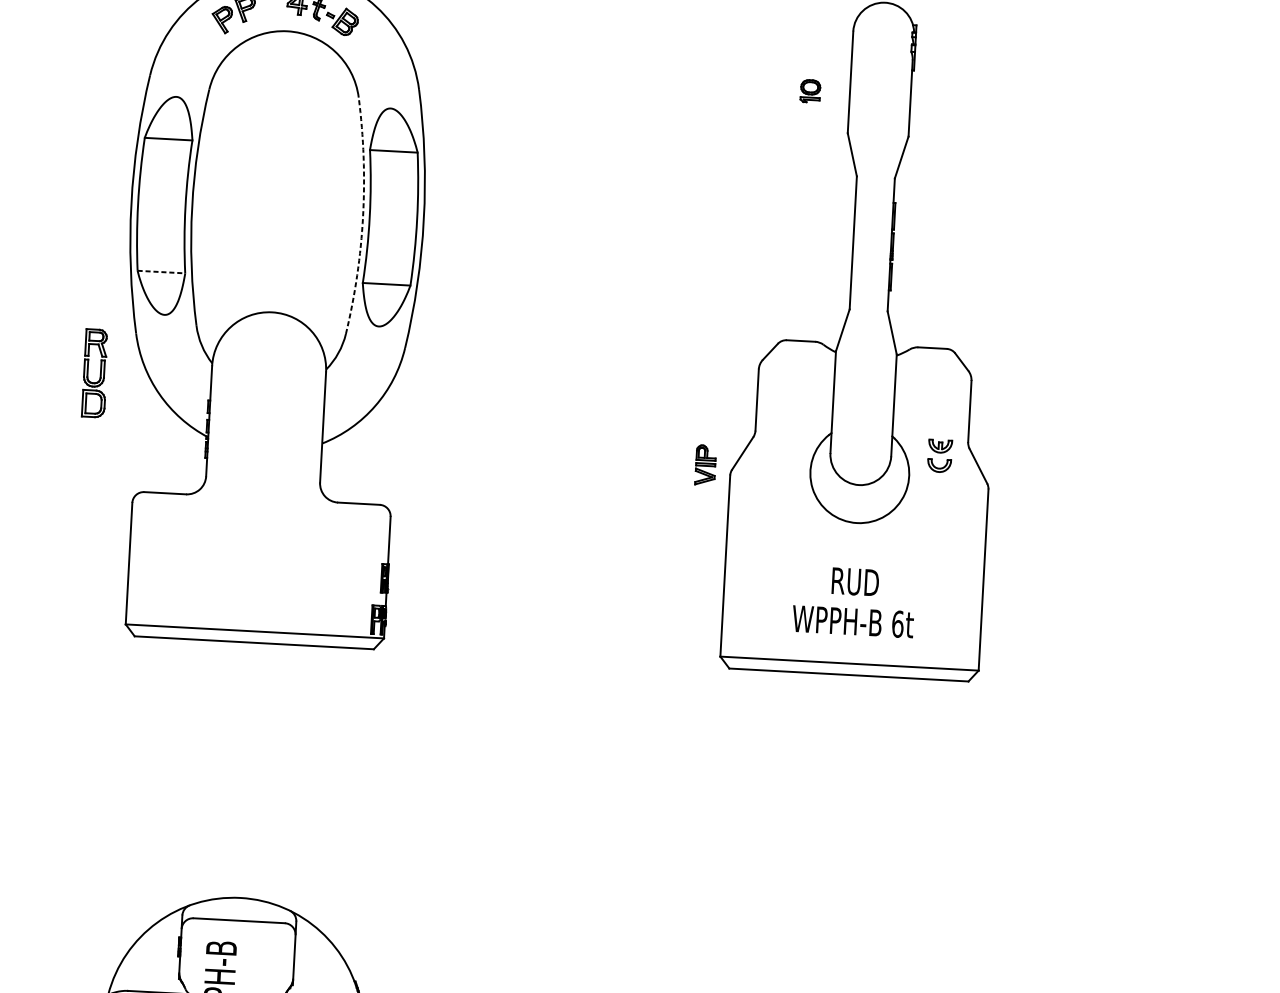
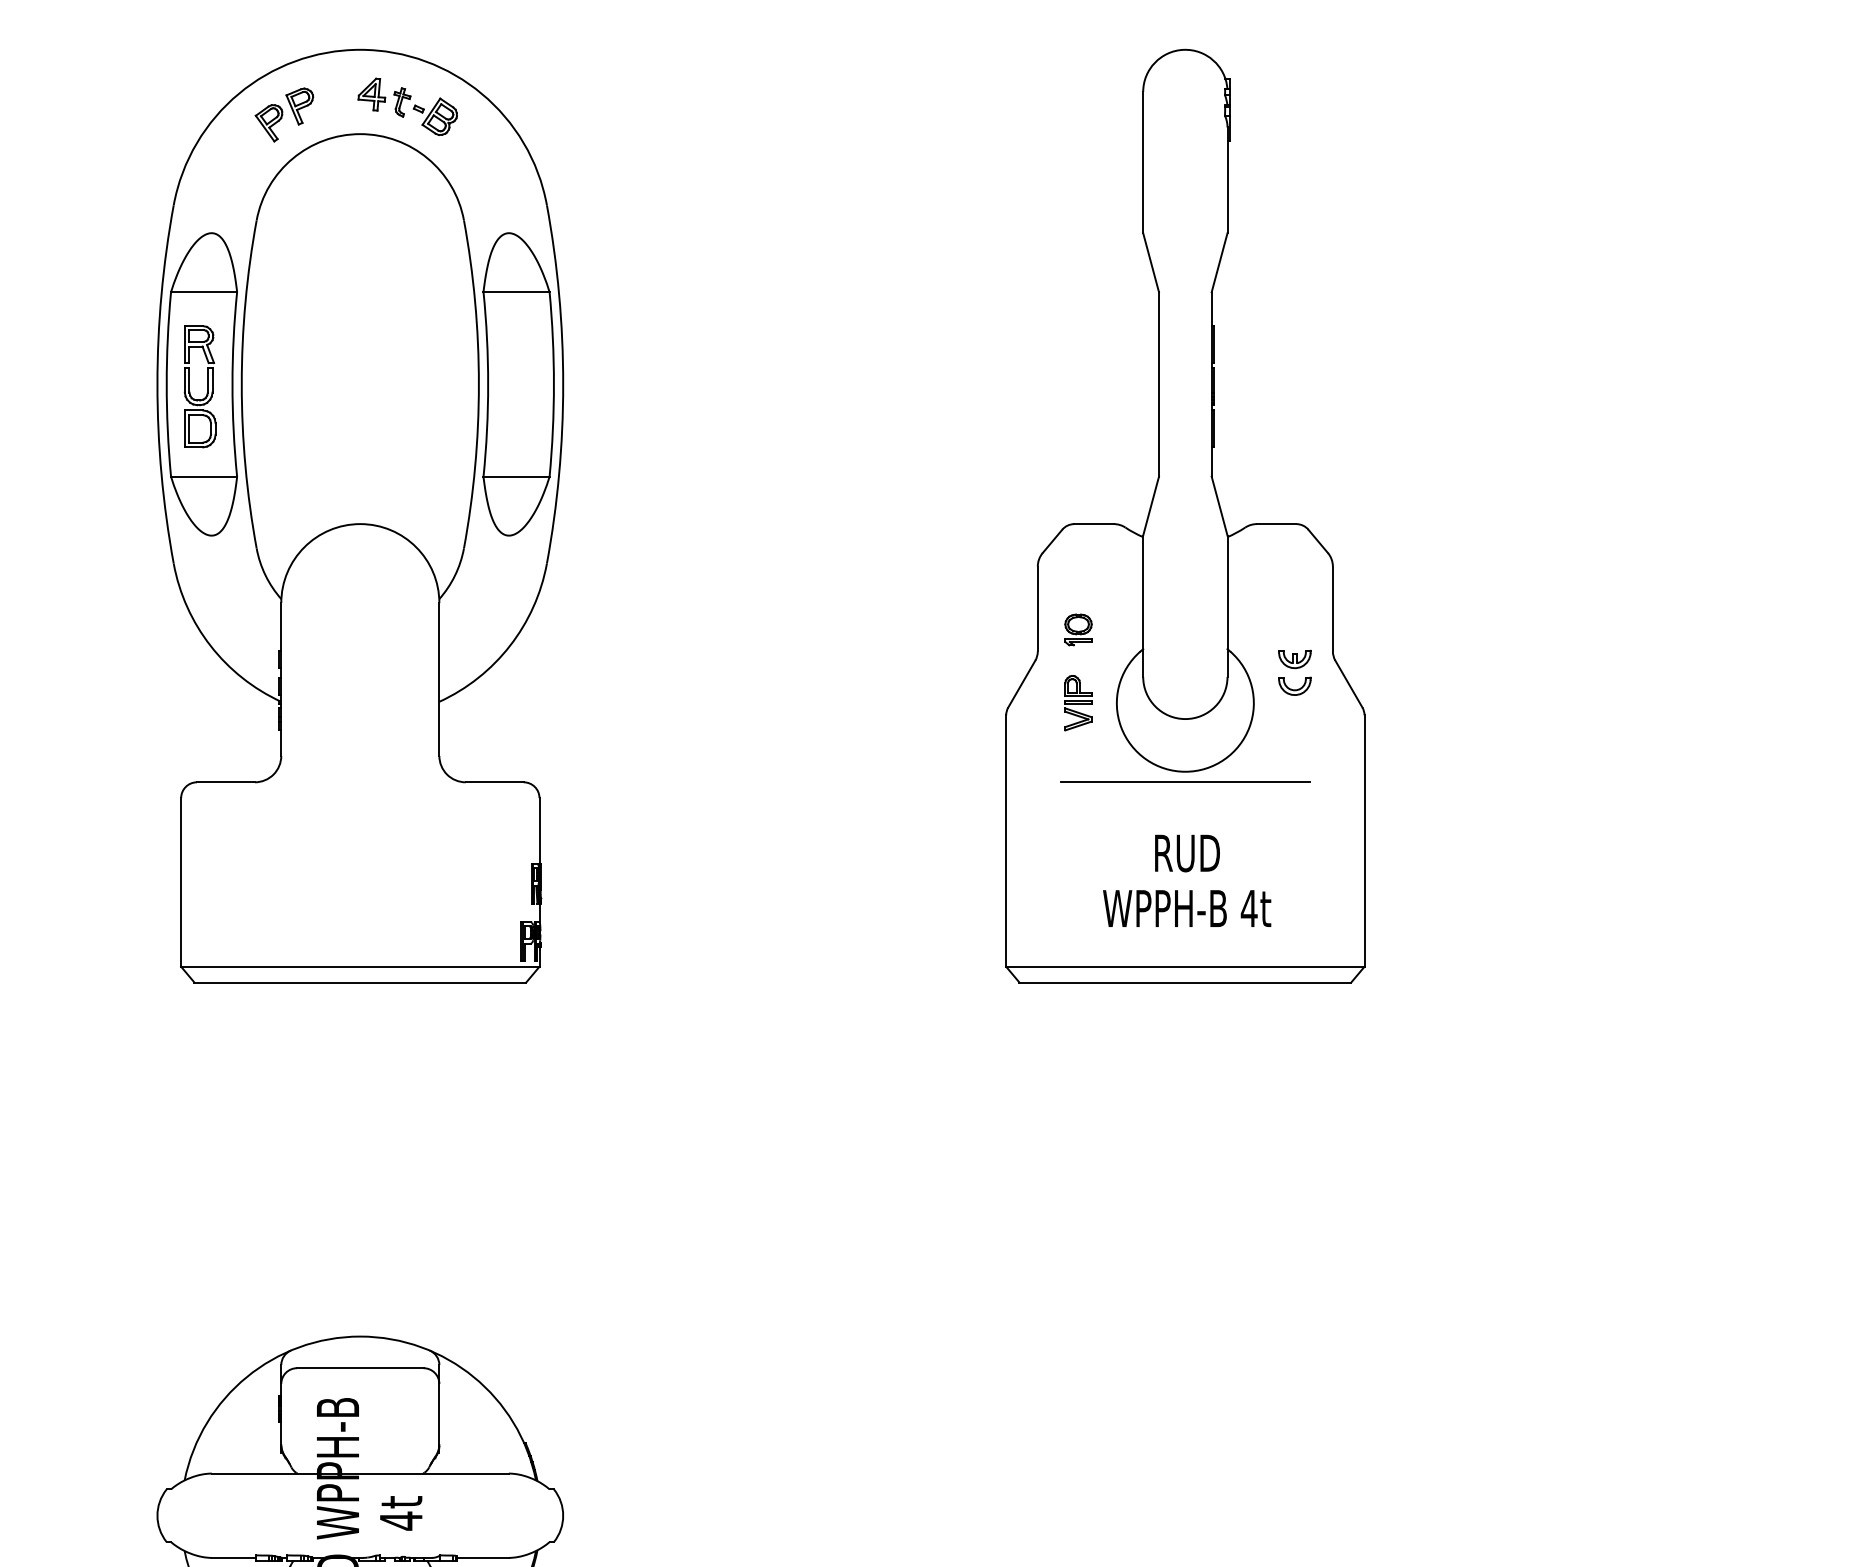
part: (810, 90) -> (1078, 629), moved
arc: (362, 216) -> (478, 384), dashed -> solid
line: (161, 271) -> (204, 476), dashed -> solid
part: (100, 373) -> (207, 386), moved
part: (705, 465) -> (1078, 703), moved
line: (856, 530) -> (1185, 782), added
text: (897, 624) -> (1248, 908), 6t -> 4t

